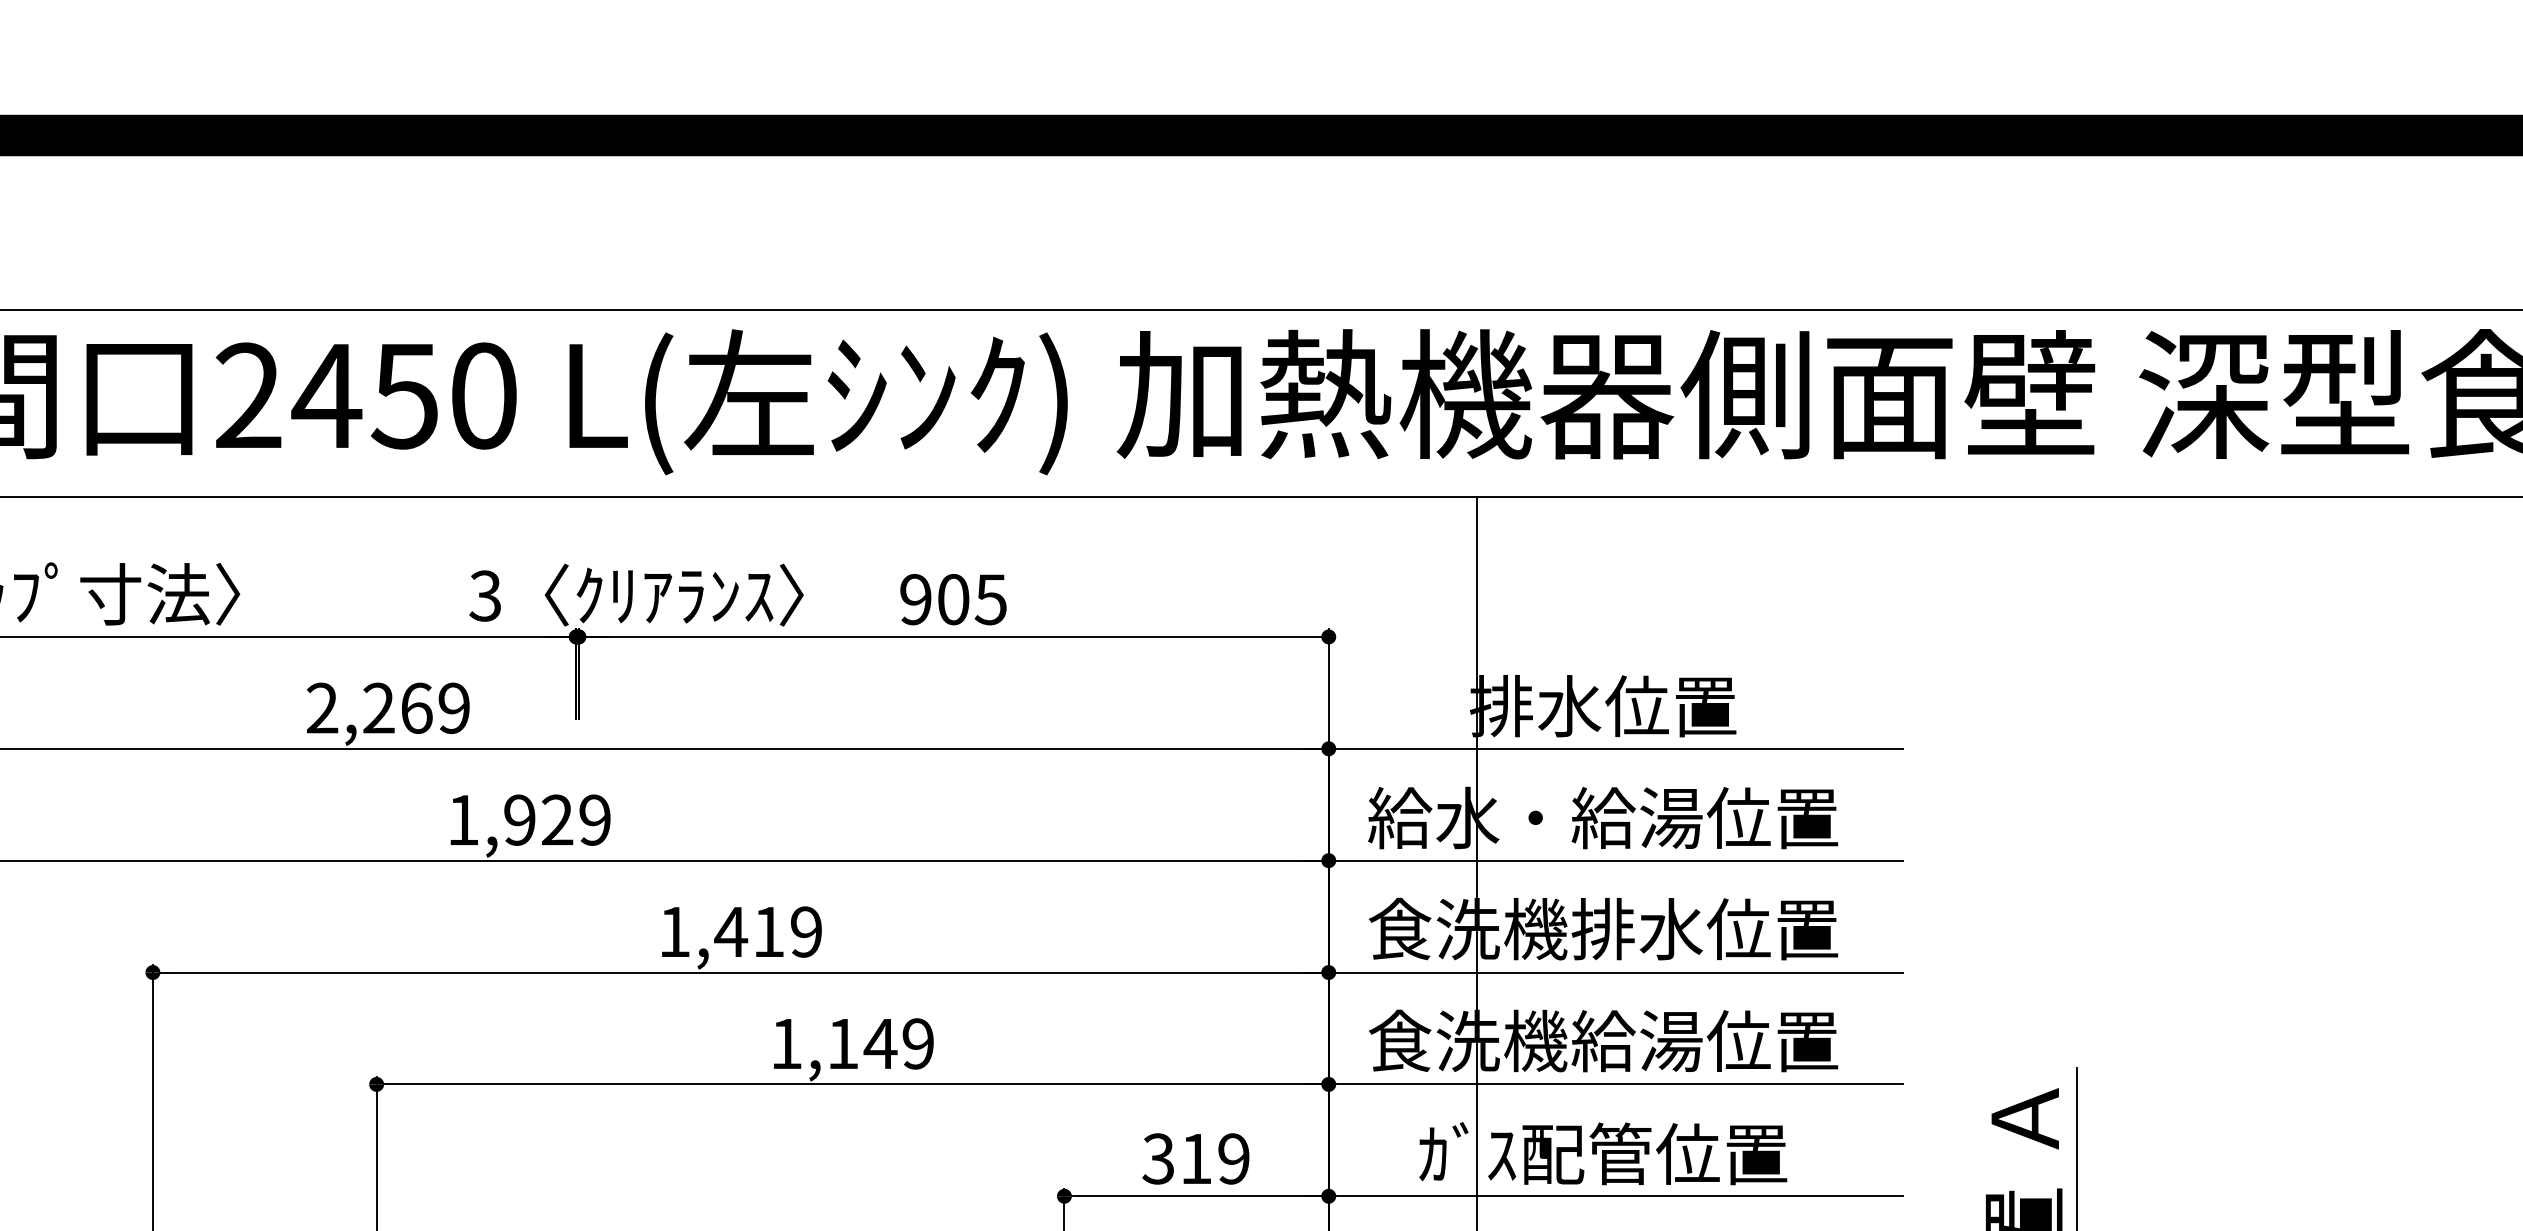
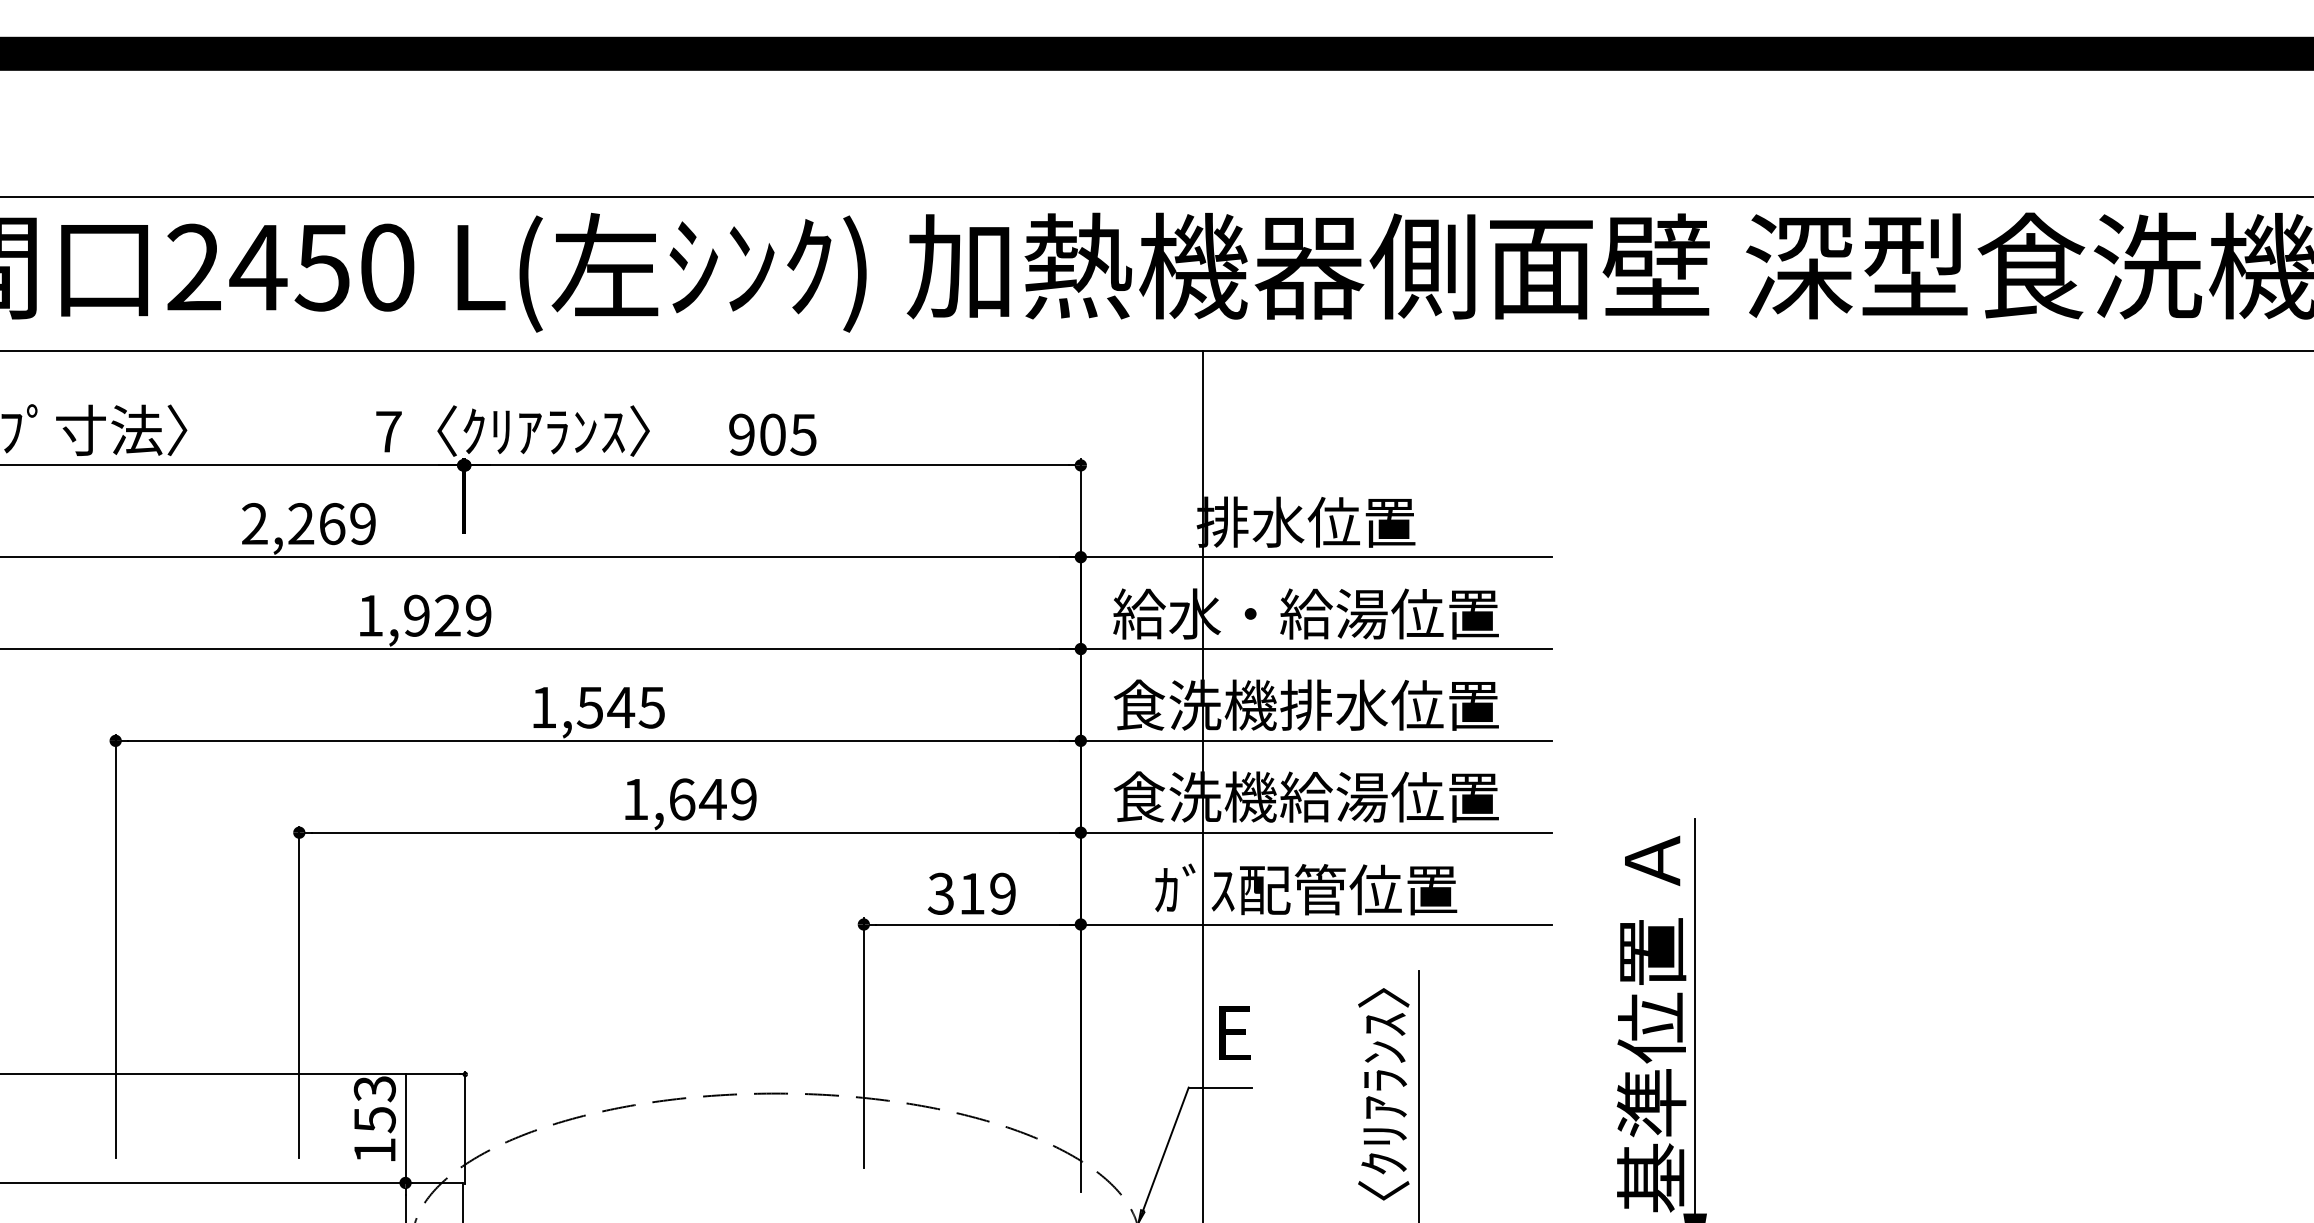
text: (485, 595) -> (388, 431), 3 -> 7
text: (767, 931) -> (620, 707), 1,419 -> 1,545
text: (843, 1043) -> (682, 799), 1,149 -> 1,649

